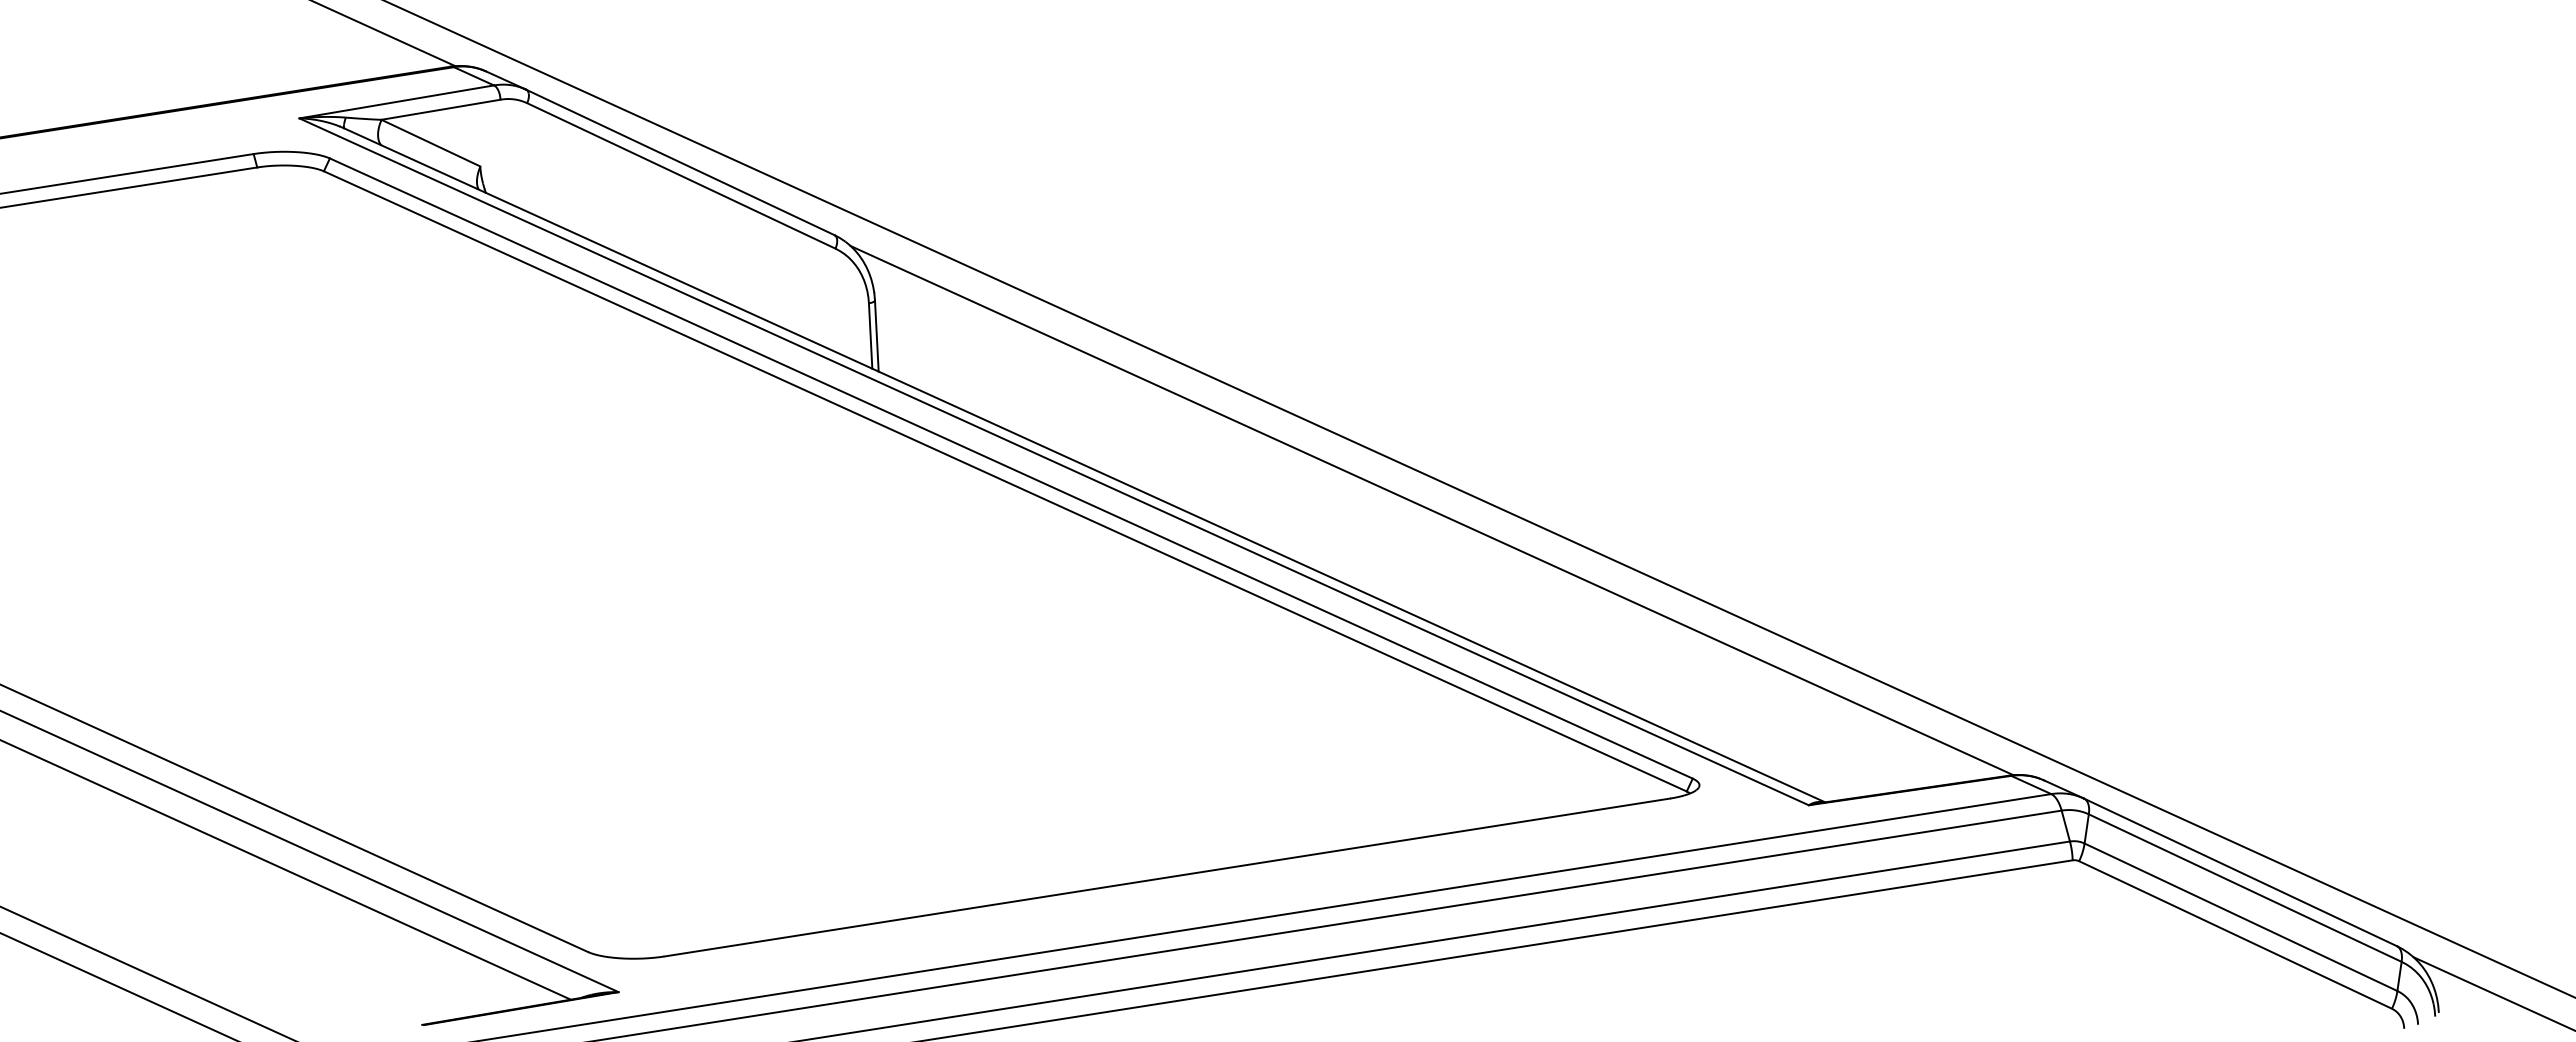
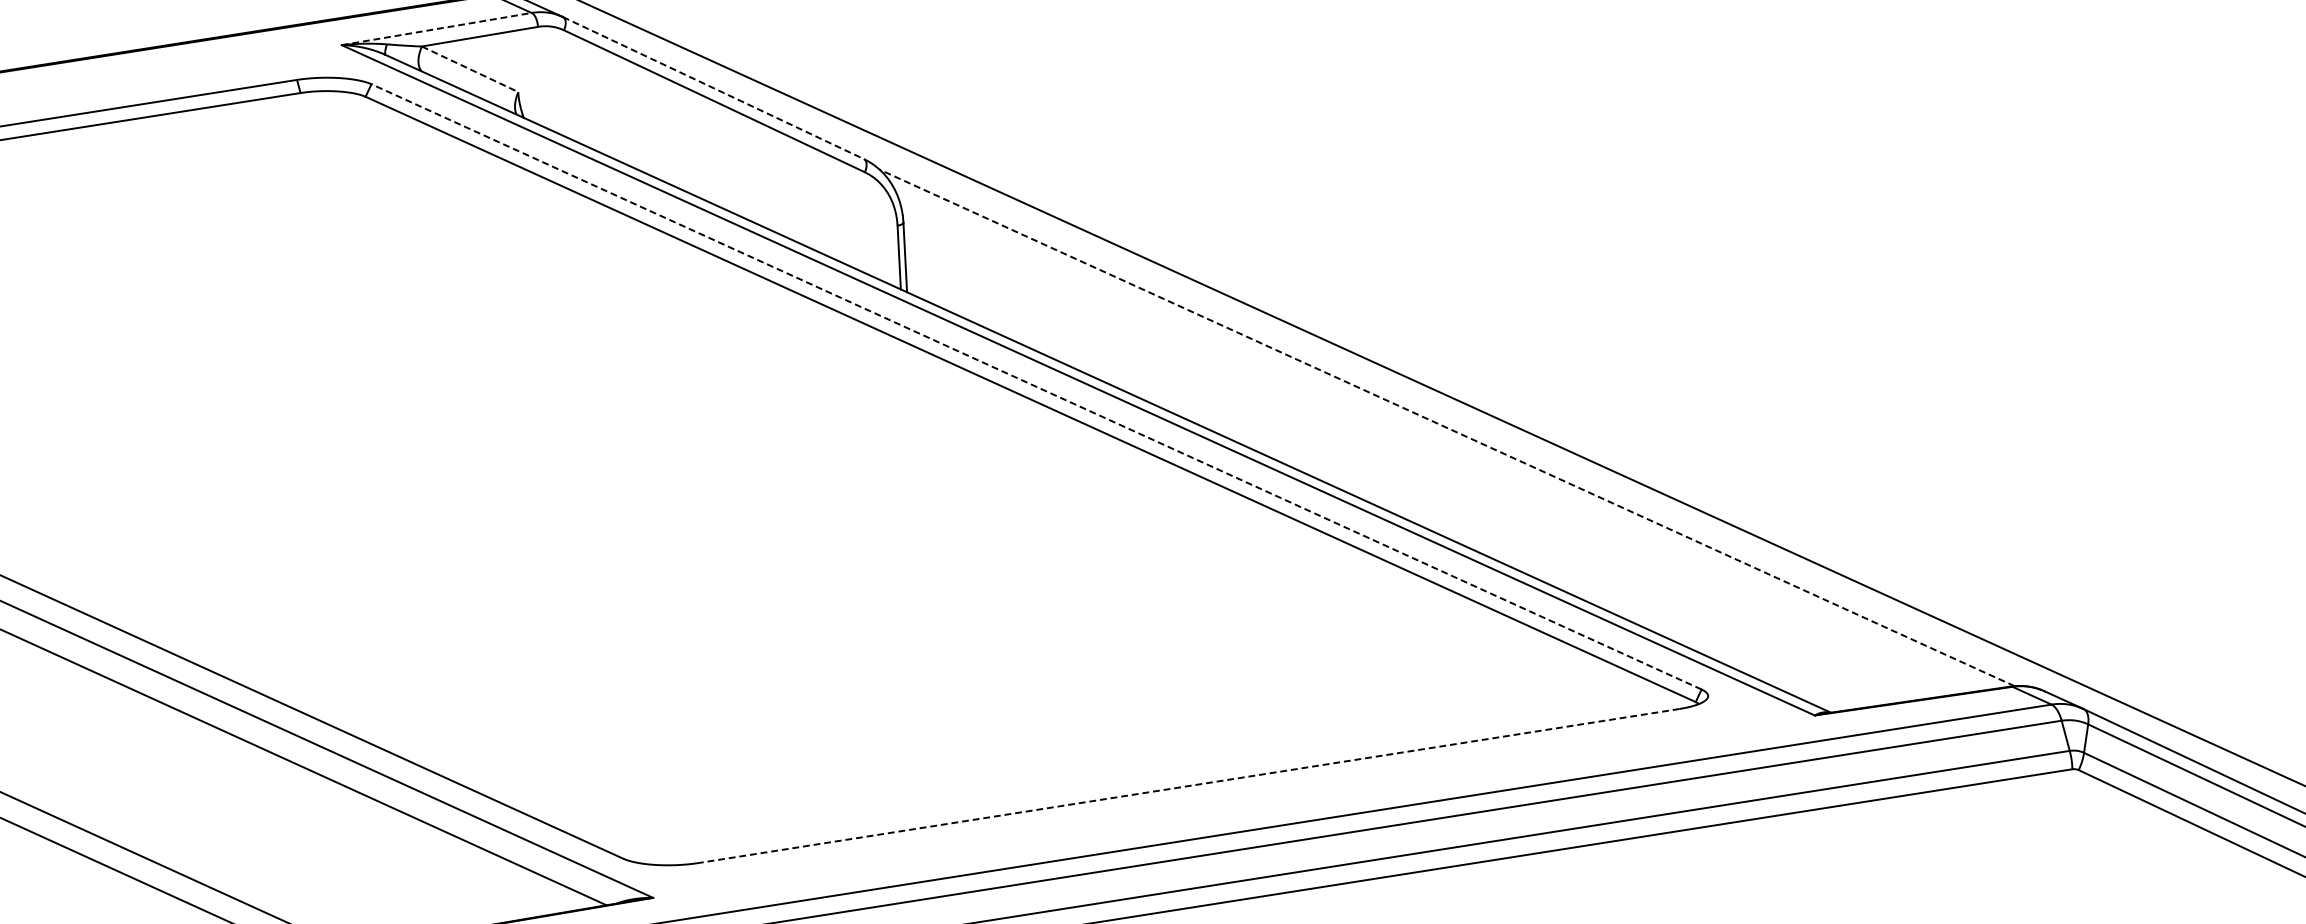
line: (396, 101) -> (436, 28), solid -> dashed
line: (430, 143) -> (469, 69), solid -> dashed
line: (680, 162) -> (713, 88), solid -> dashed
line: (1011, 468) -> (1036, 386), solid -> dashed
line: (1432, 510) -> (1447, 427), solid -> dashed
line: (1167, 877) -> (1188, 786), solid -> dashed

